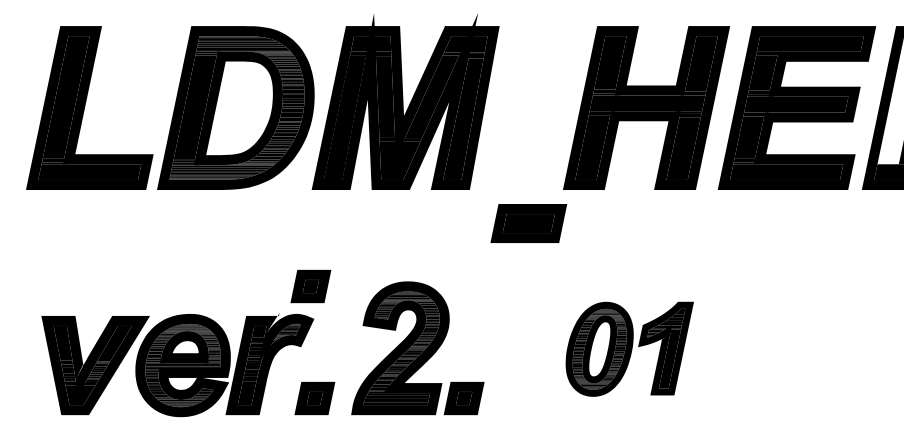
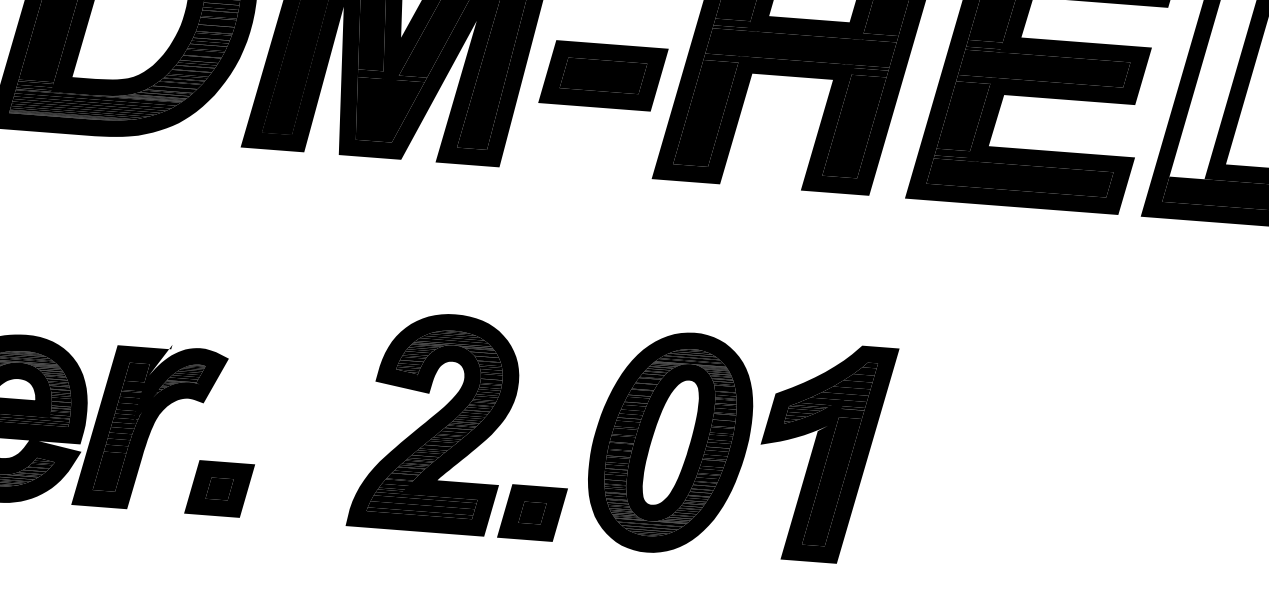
part: (528, 223) -> (602, 75), moved
part: (310, 286) -> (226, 305), removed
part: (417, 348) -> (462, 425), moved
part: (629, 349) -> (740, 448), size x1.43

